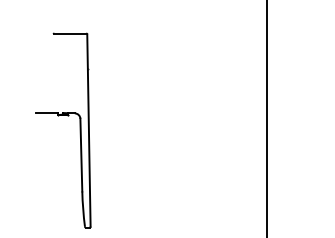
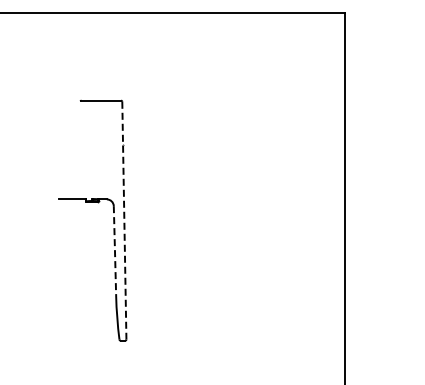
line: (89, 130) -> (124, 220), solid -> dashed
line: (80, 155) -> (114, 251), solid -> dashed

